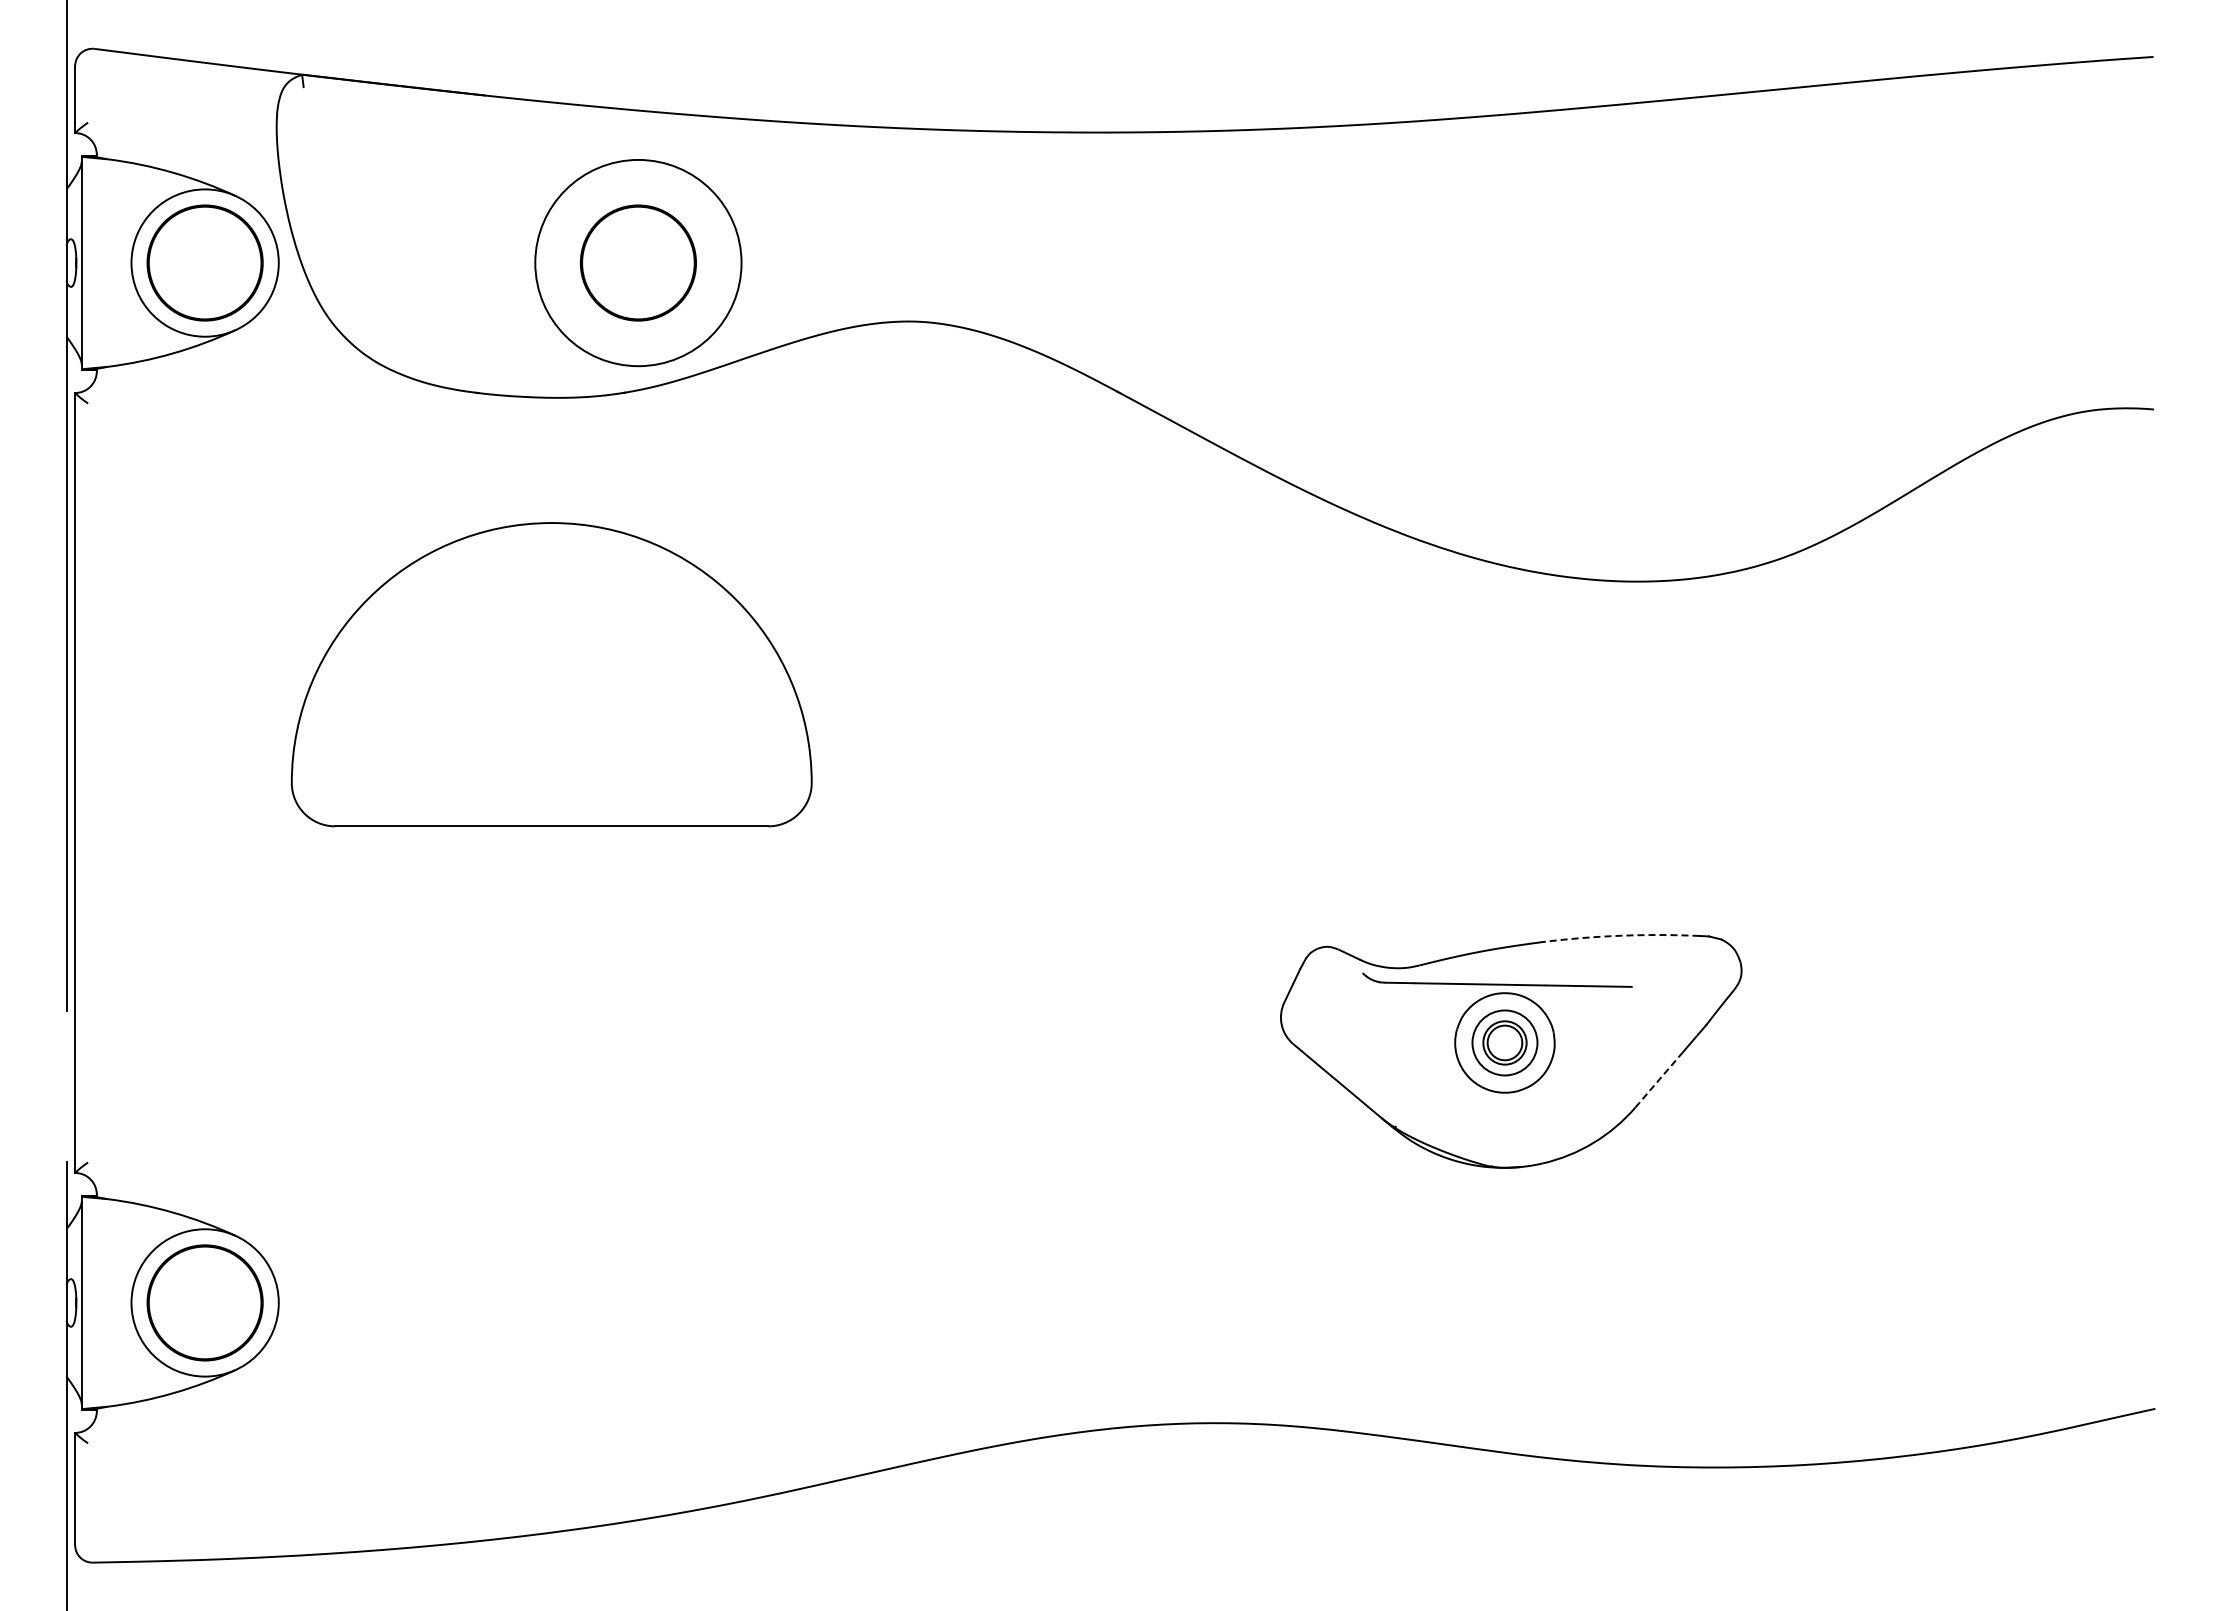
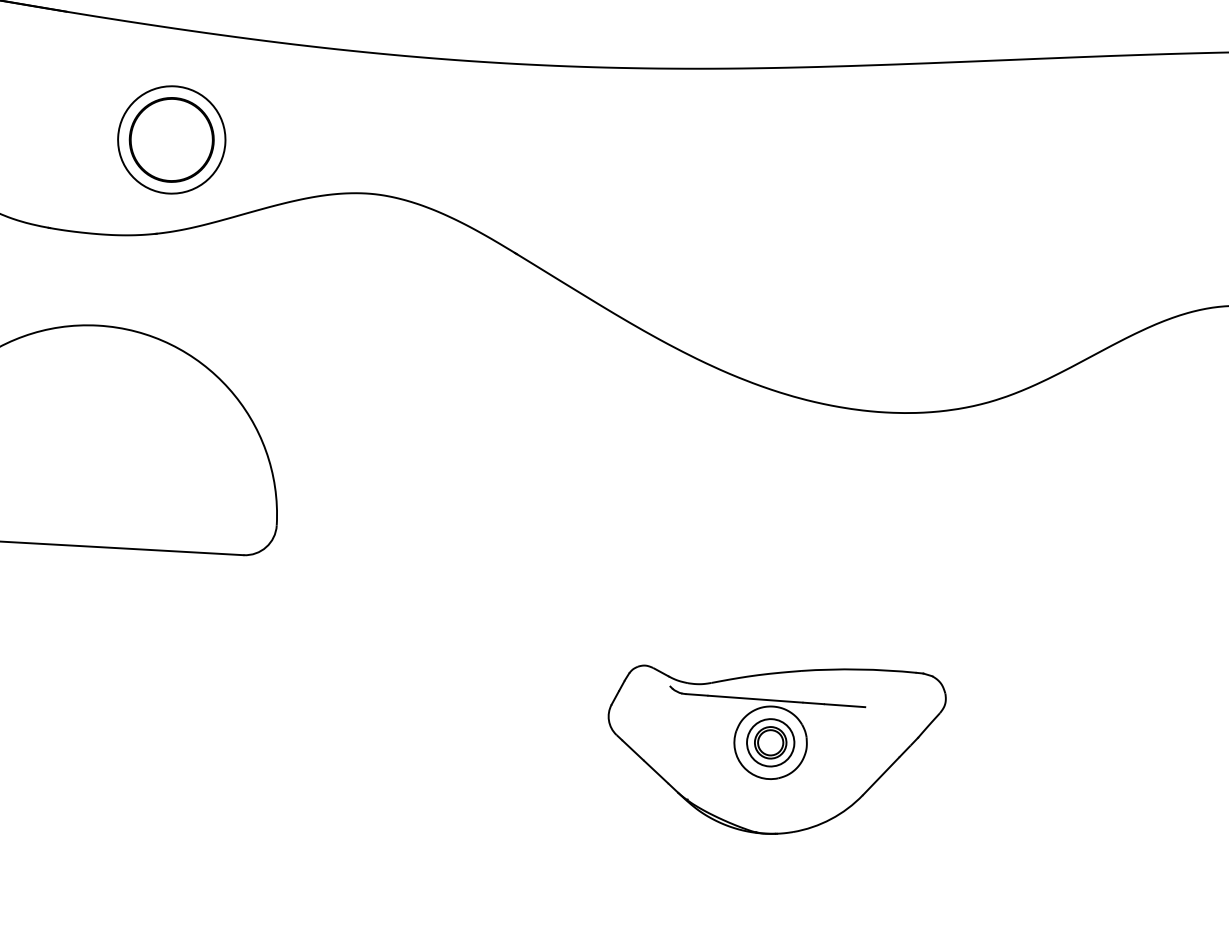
circle: (638, 262) -> (171, 139), size x0.71
arc: (1620, 935) -> (859, 669), dashed -> solid
line: (1658, 1080) -> (880, 776), dashed -> solid

